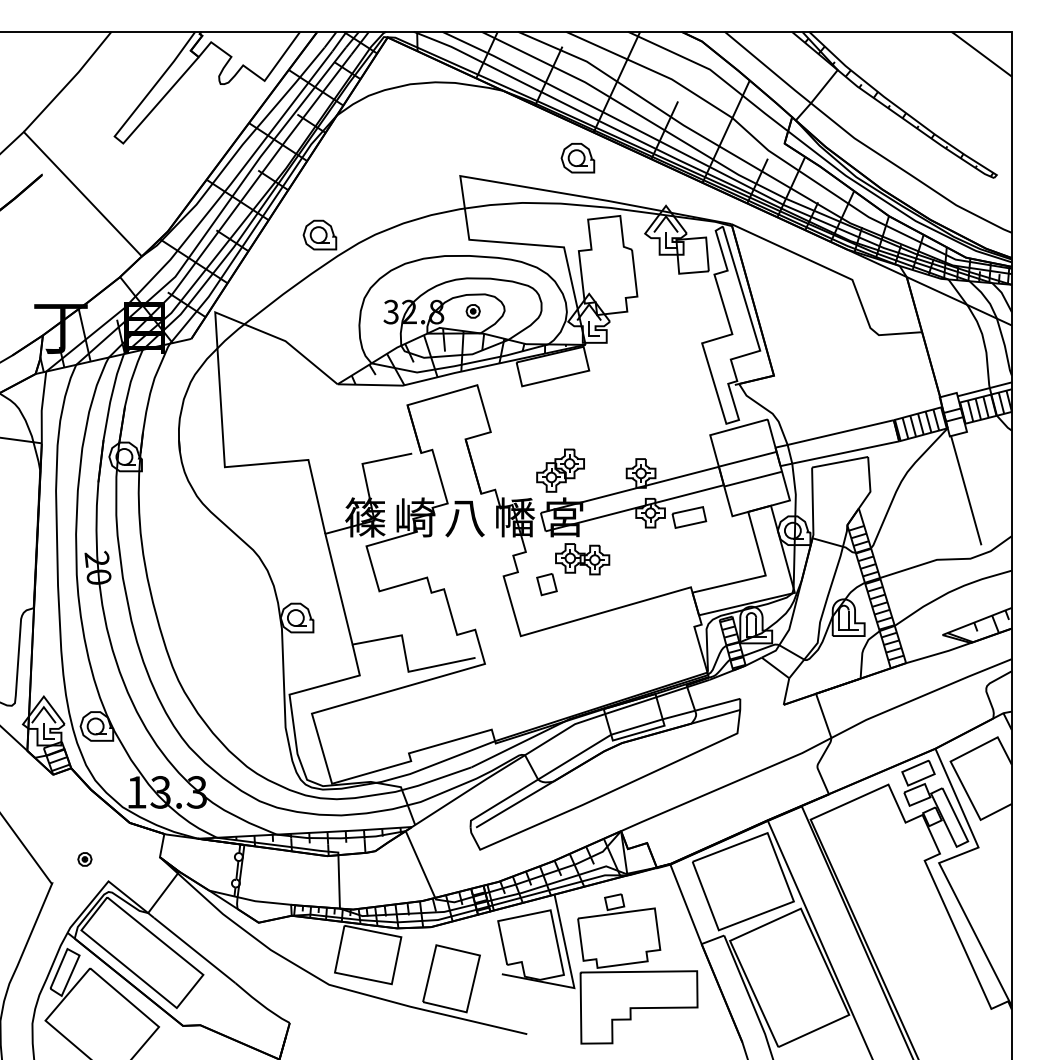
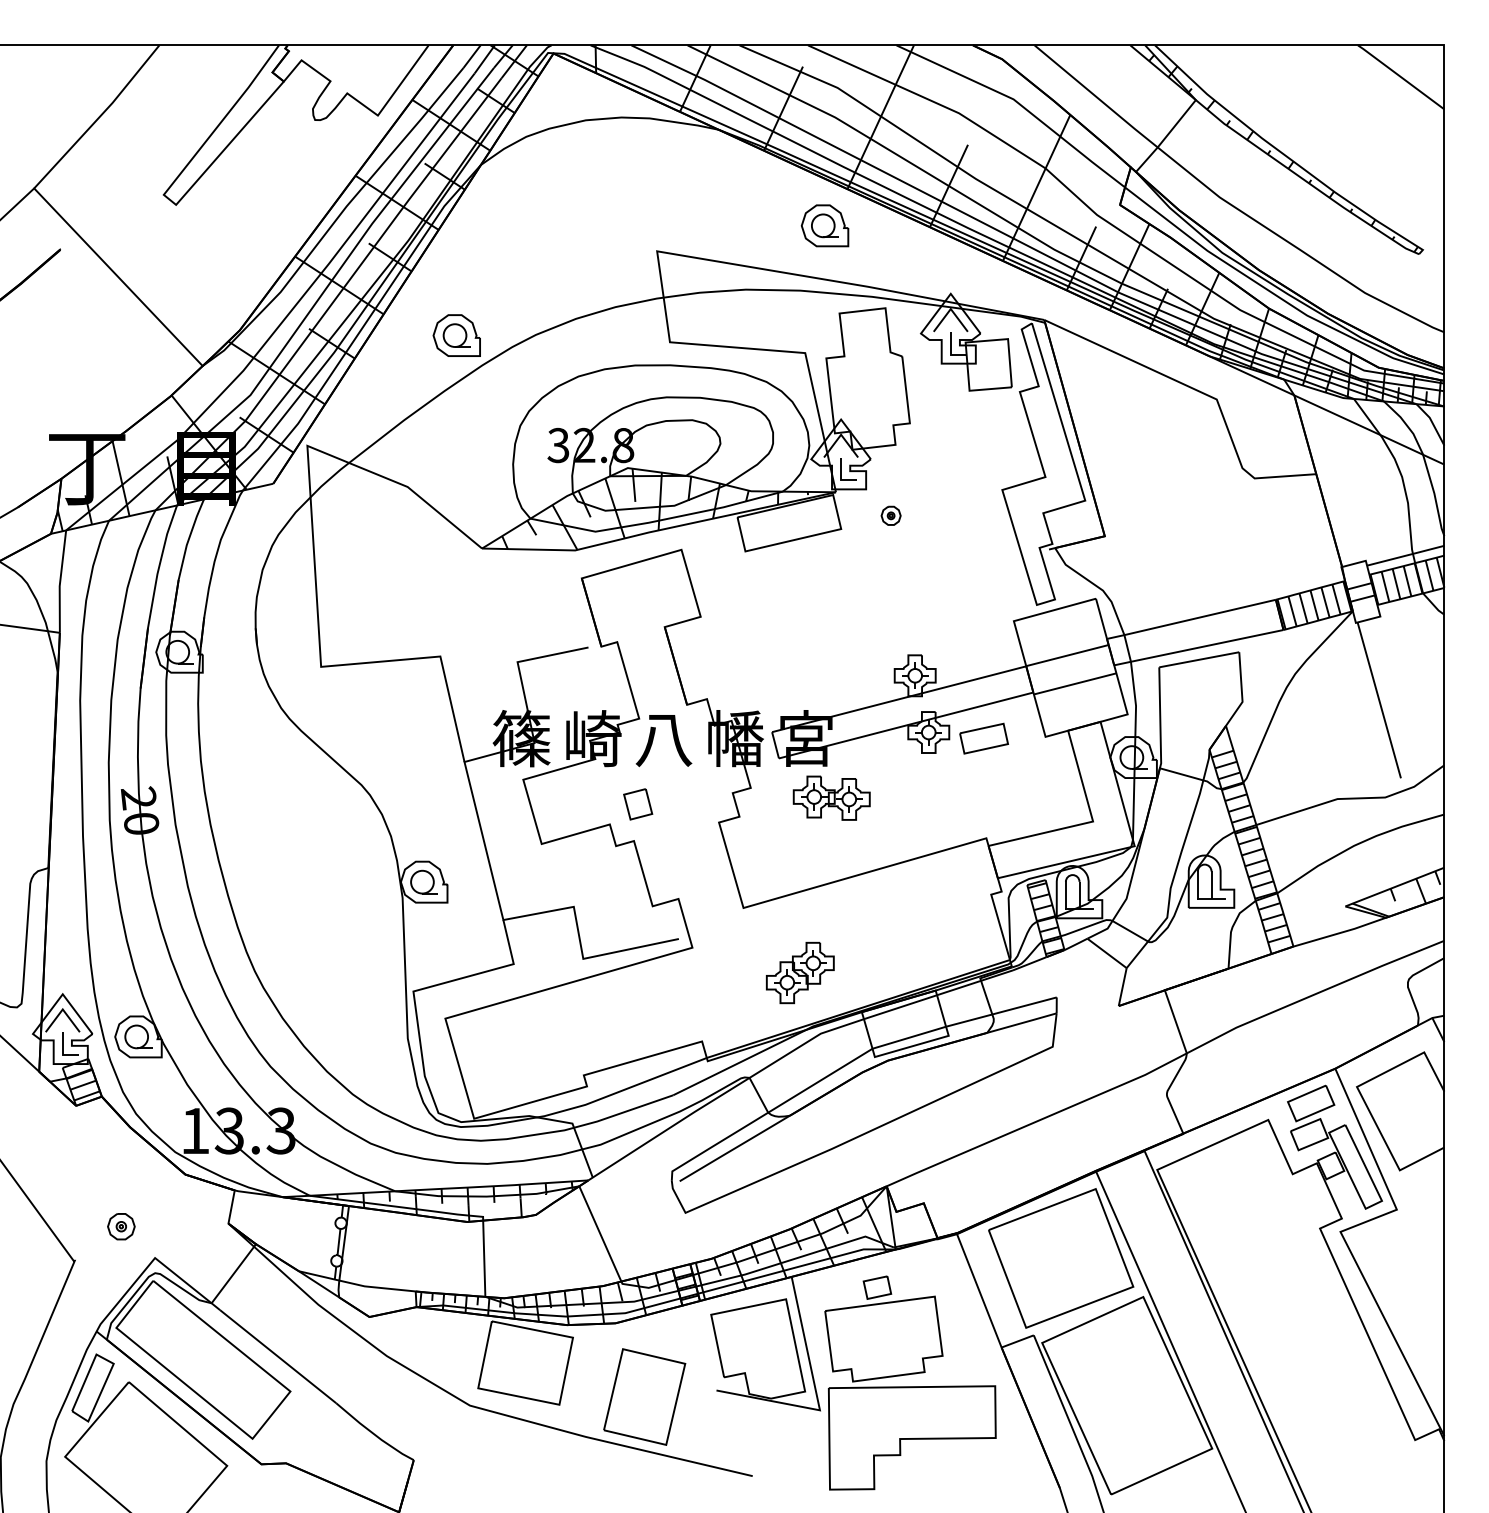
part: (472, 311) -> (890, 515), moved
part: (560, 470) -> (800, 972), moved
part: (546, 584) -> (637, 804), moved
part: (84, 859) -> (120, 1226), size x1.4

